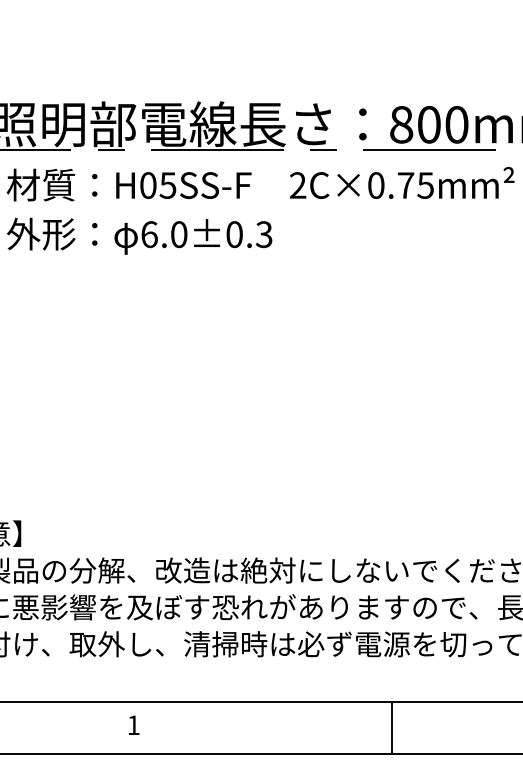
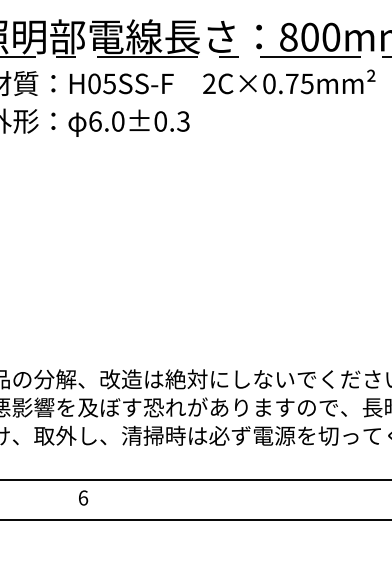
text: (133, 725) -> (83, 498), 1 -> 6
line: (392, 727) -> (281, 499), removed

